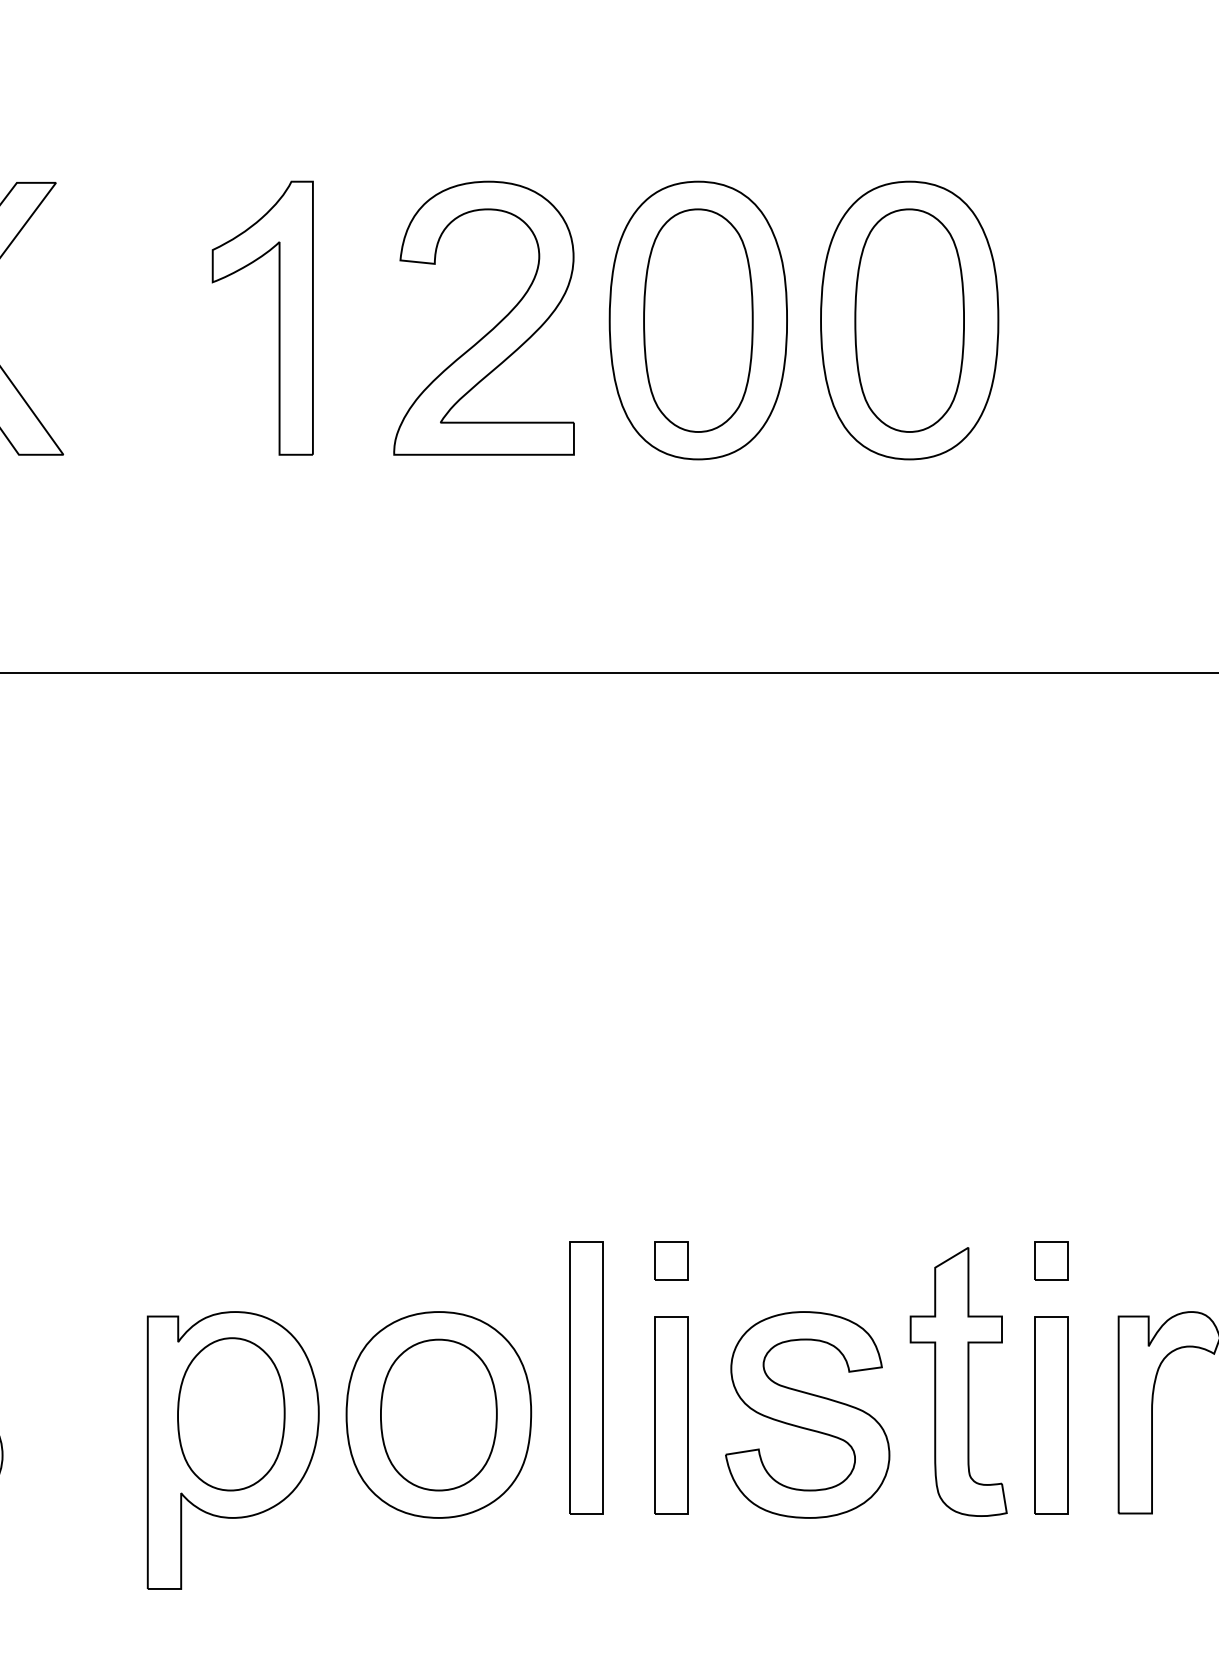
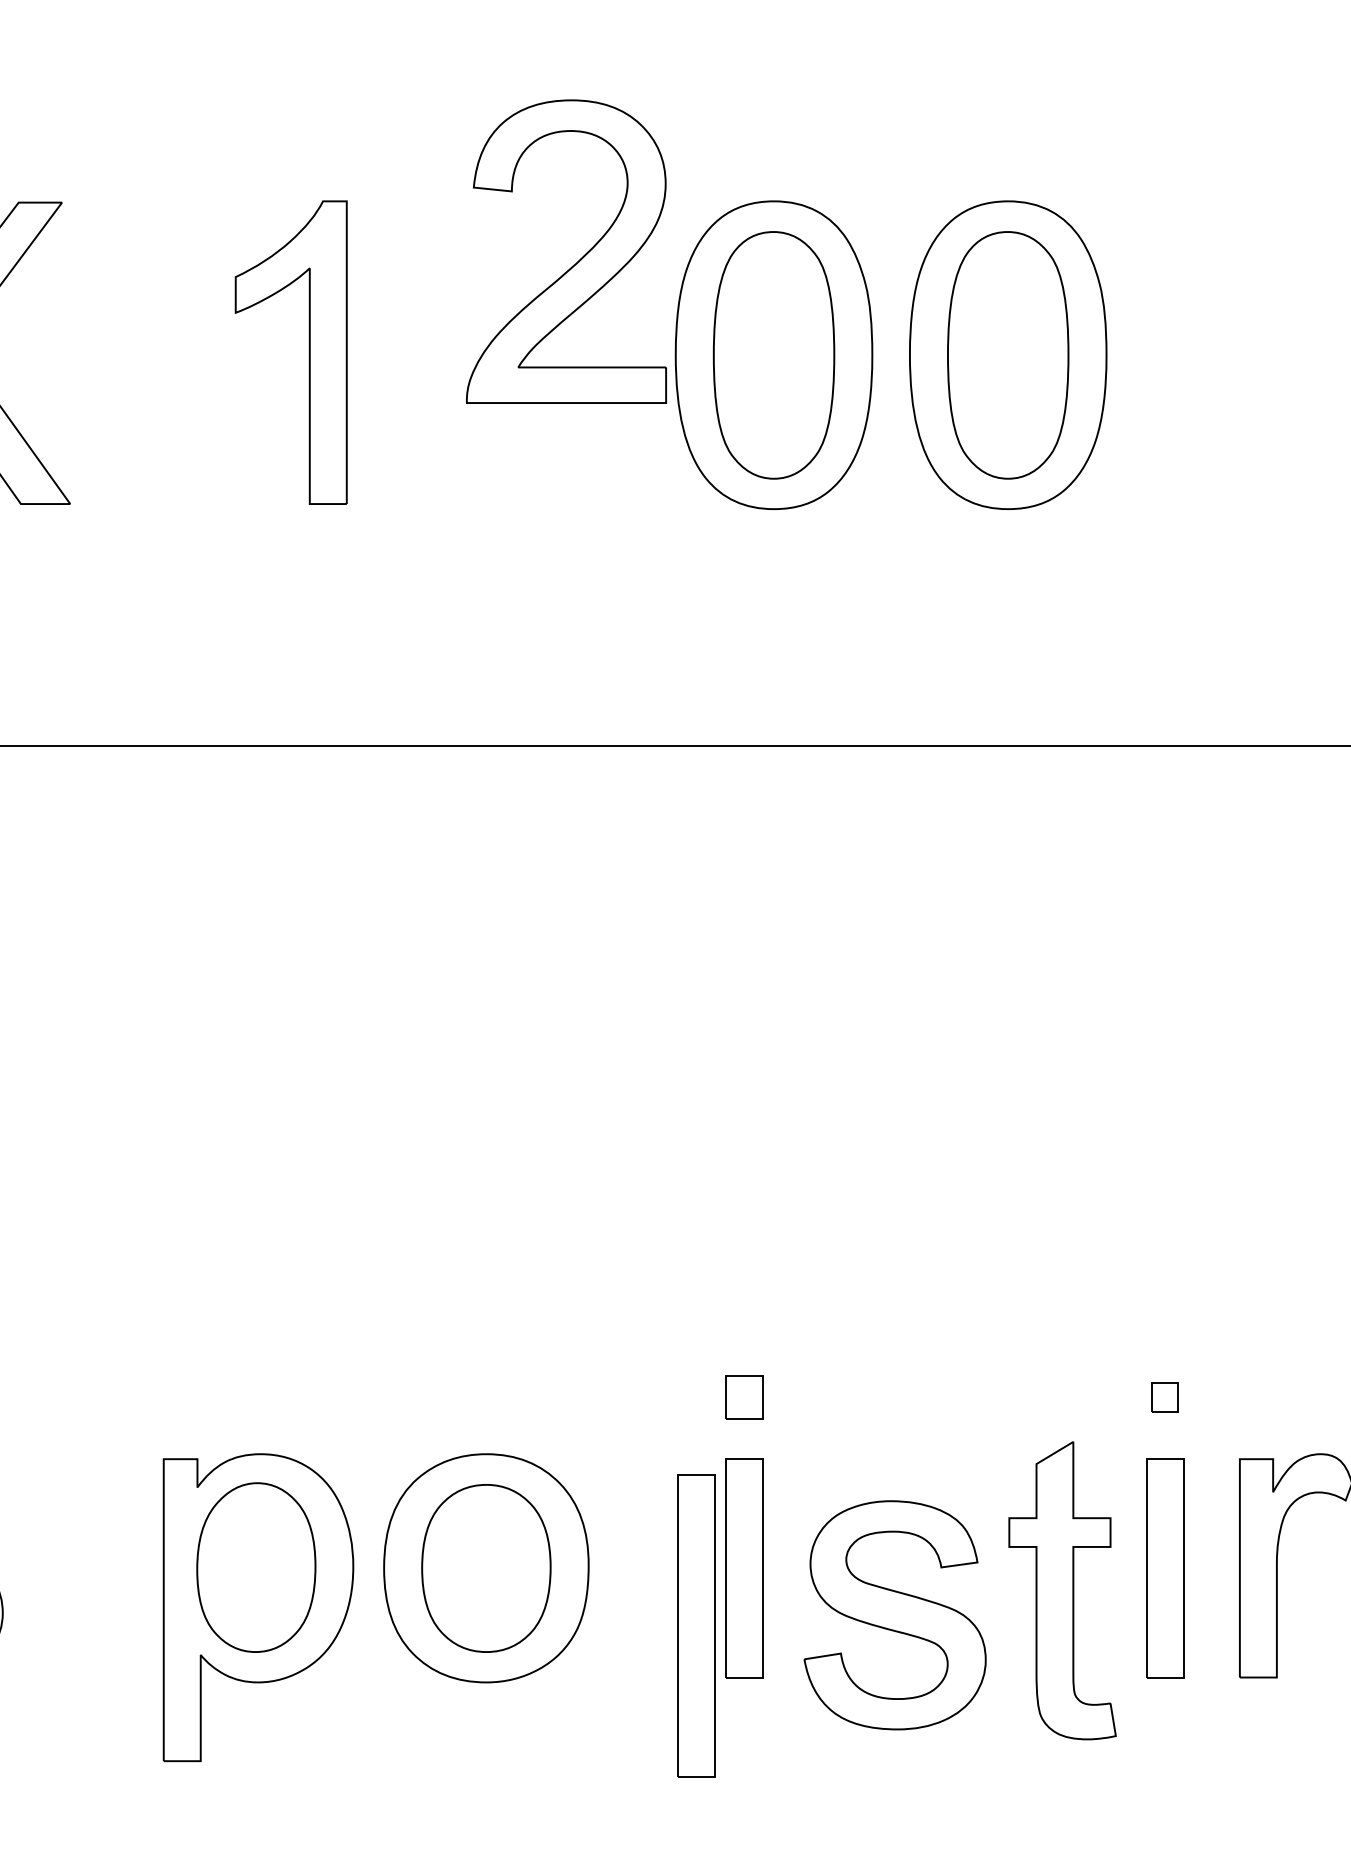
part: (494, 327) -> (577, 261), moved
part: (1051, 1260) -> (1165, 1397), size x0.7
part: (586, 1377) -> (696, 1625), moved
part: (958, 1381) -> (1062, 1590), moved
part: (807, 1415) -> (894, 1615), moved

